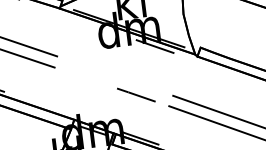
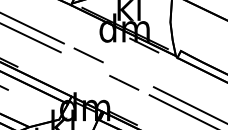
line: (88, 67) -> (88, 55), added

